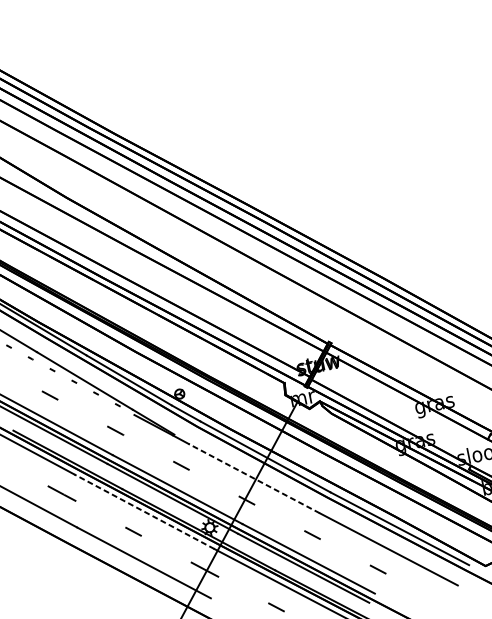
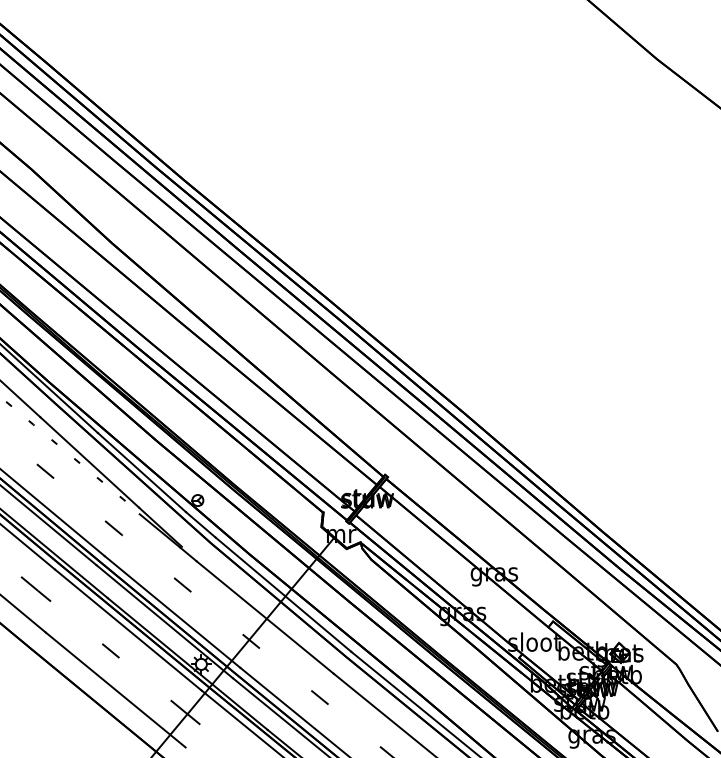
line: (254, 478) -> (265, 617), dashed -> solid
line: (143, 511) -> (127, 629), dashed -> solid

